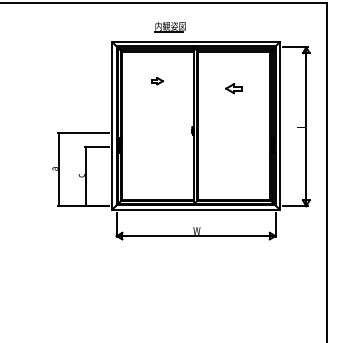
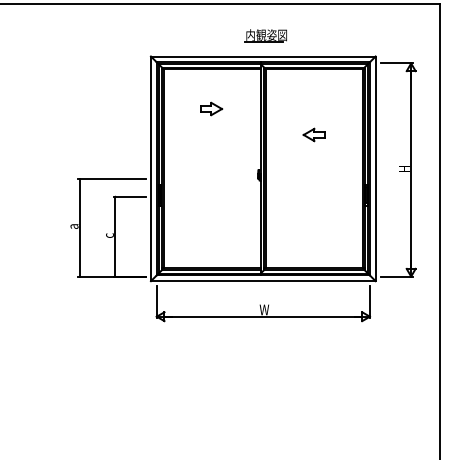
part: (169, 26) -> (265, 35), moved
part: (157, 80) -> (211, 107), size x1.43
part: (233, 88) -> (313, 134), moved

